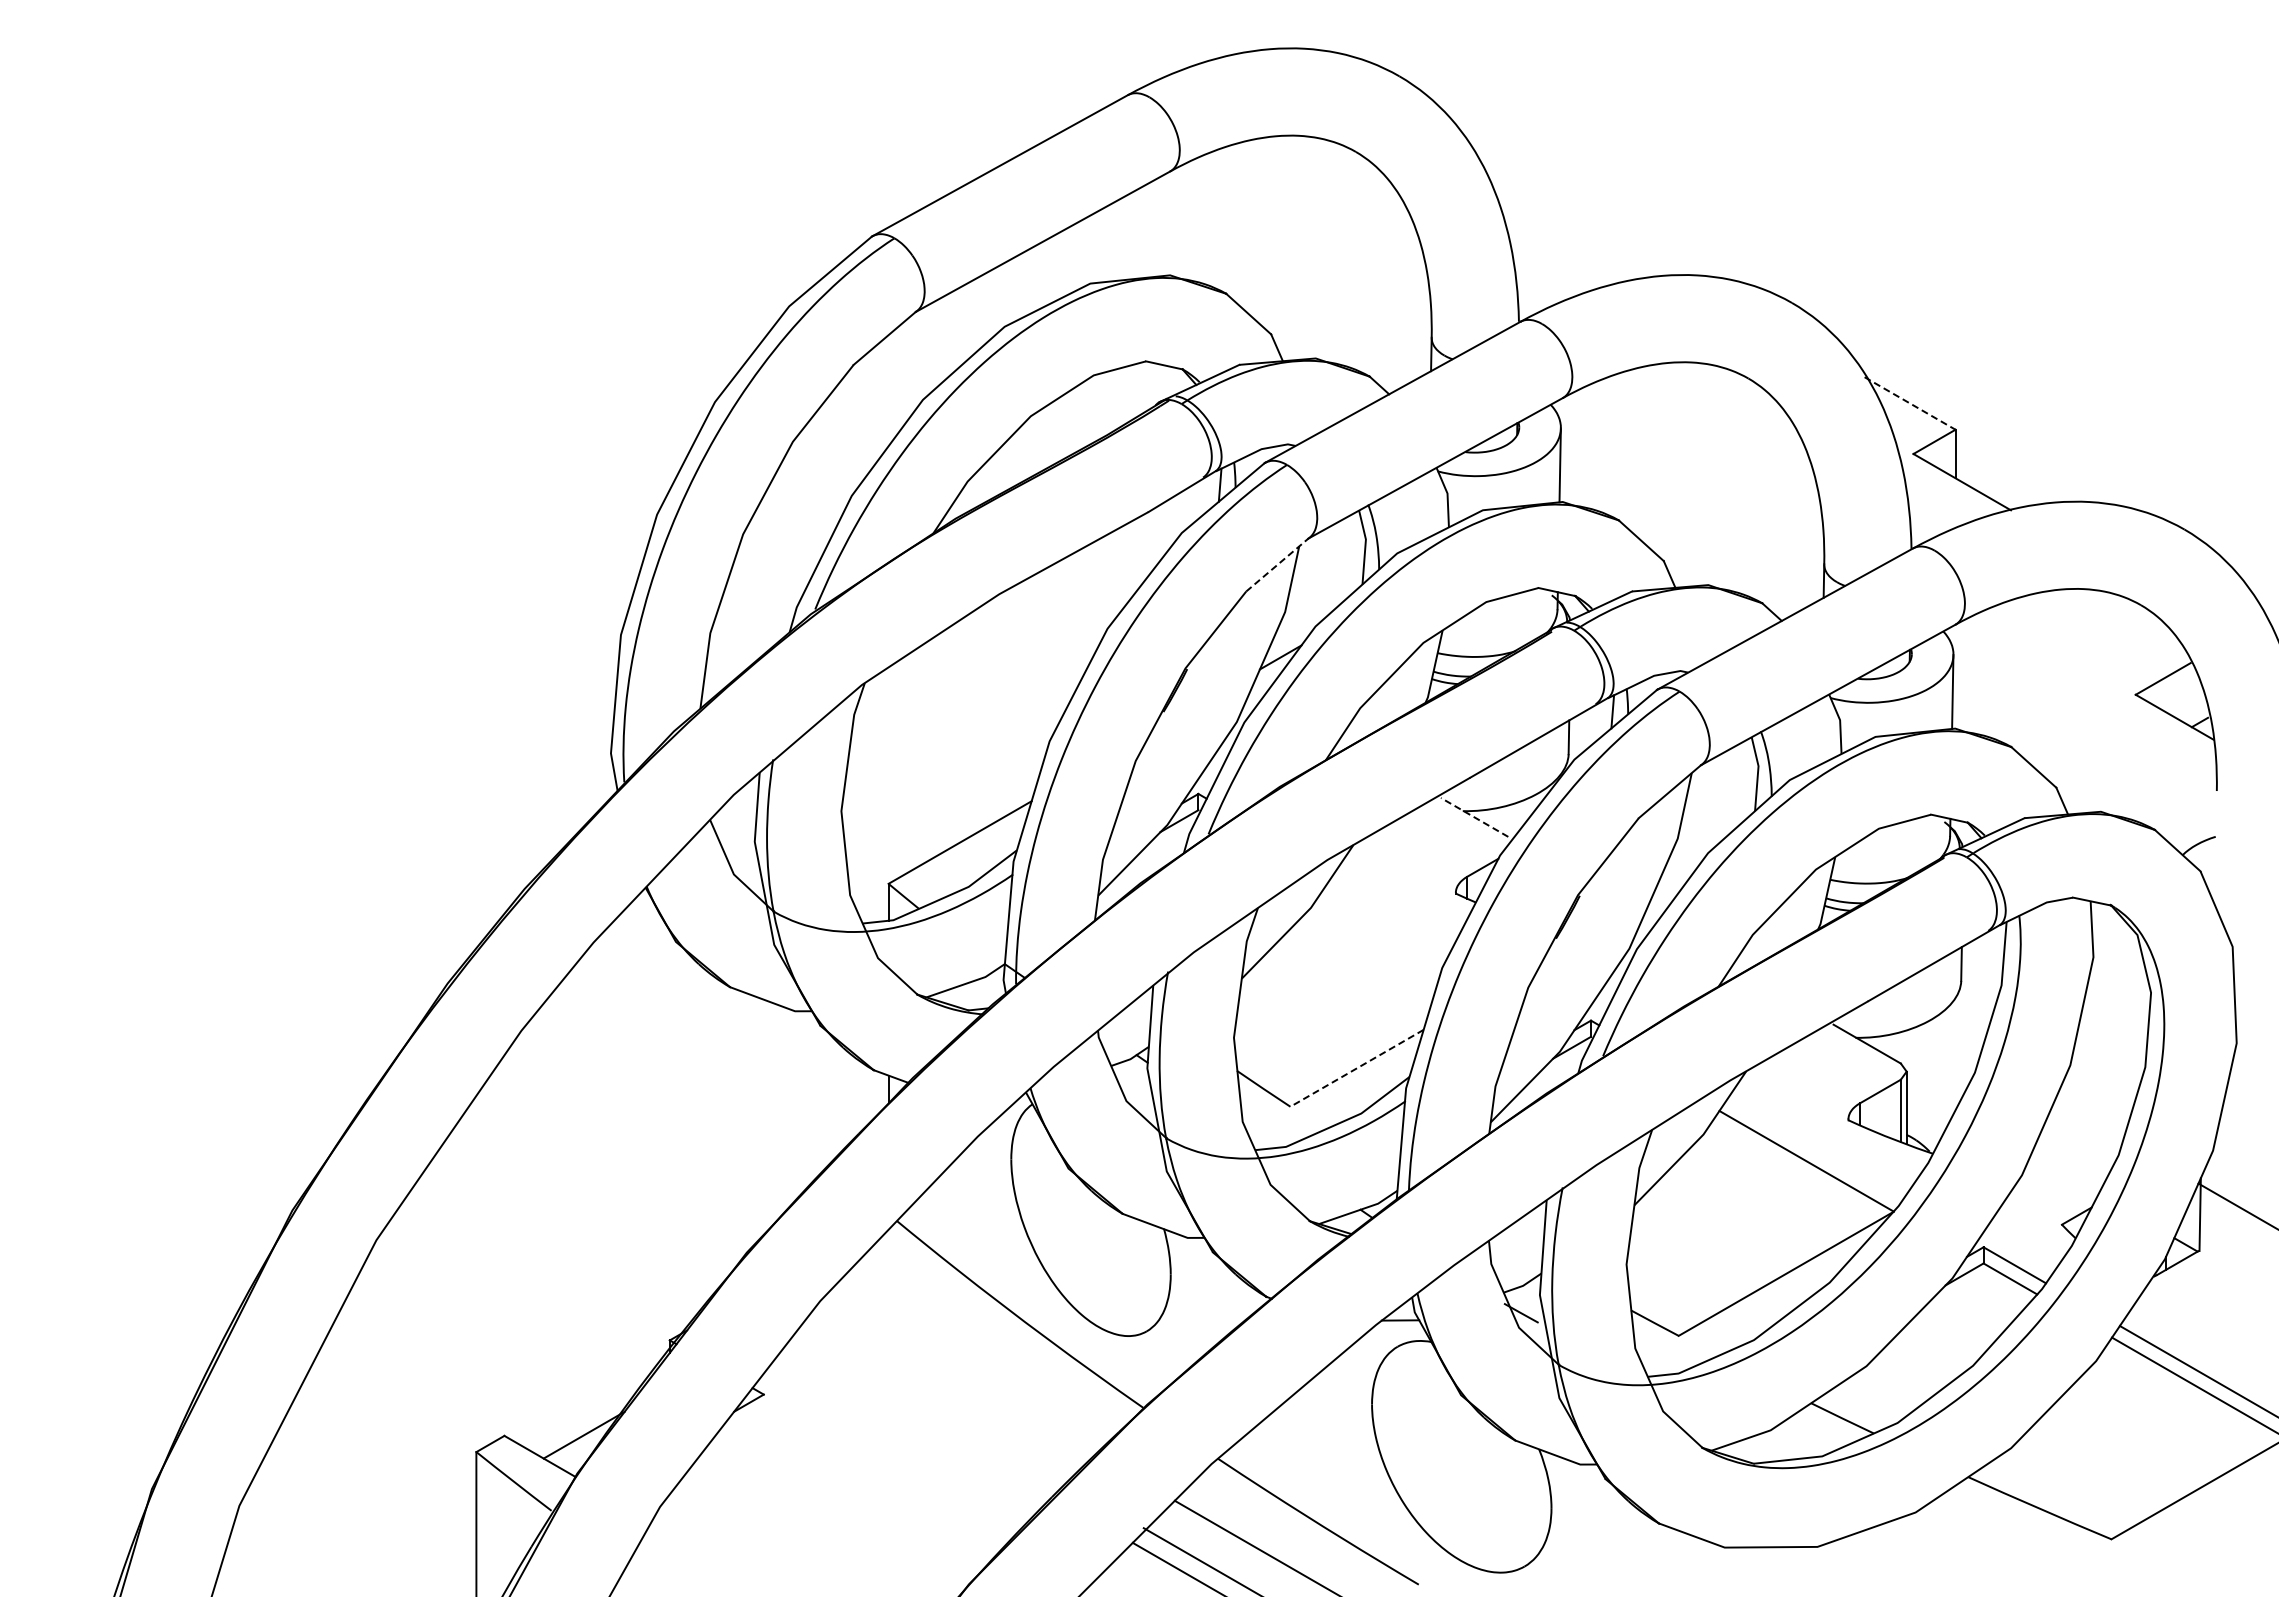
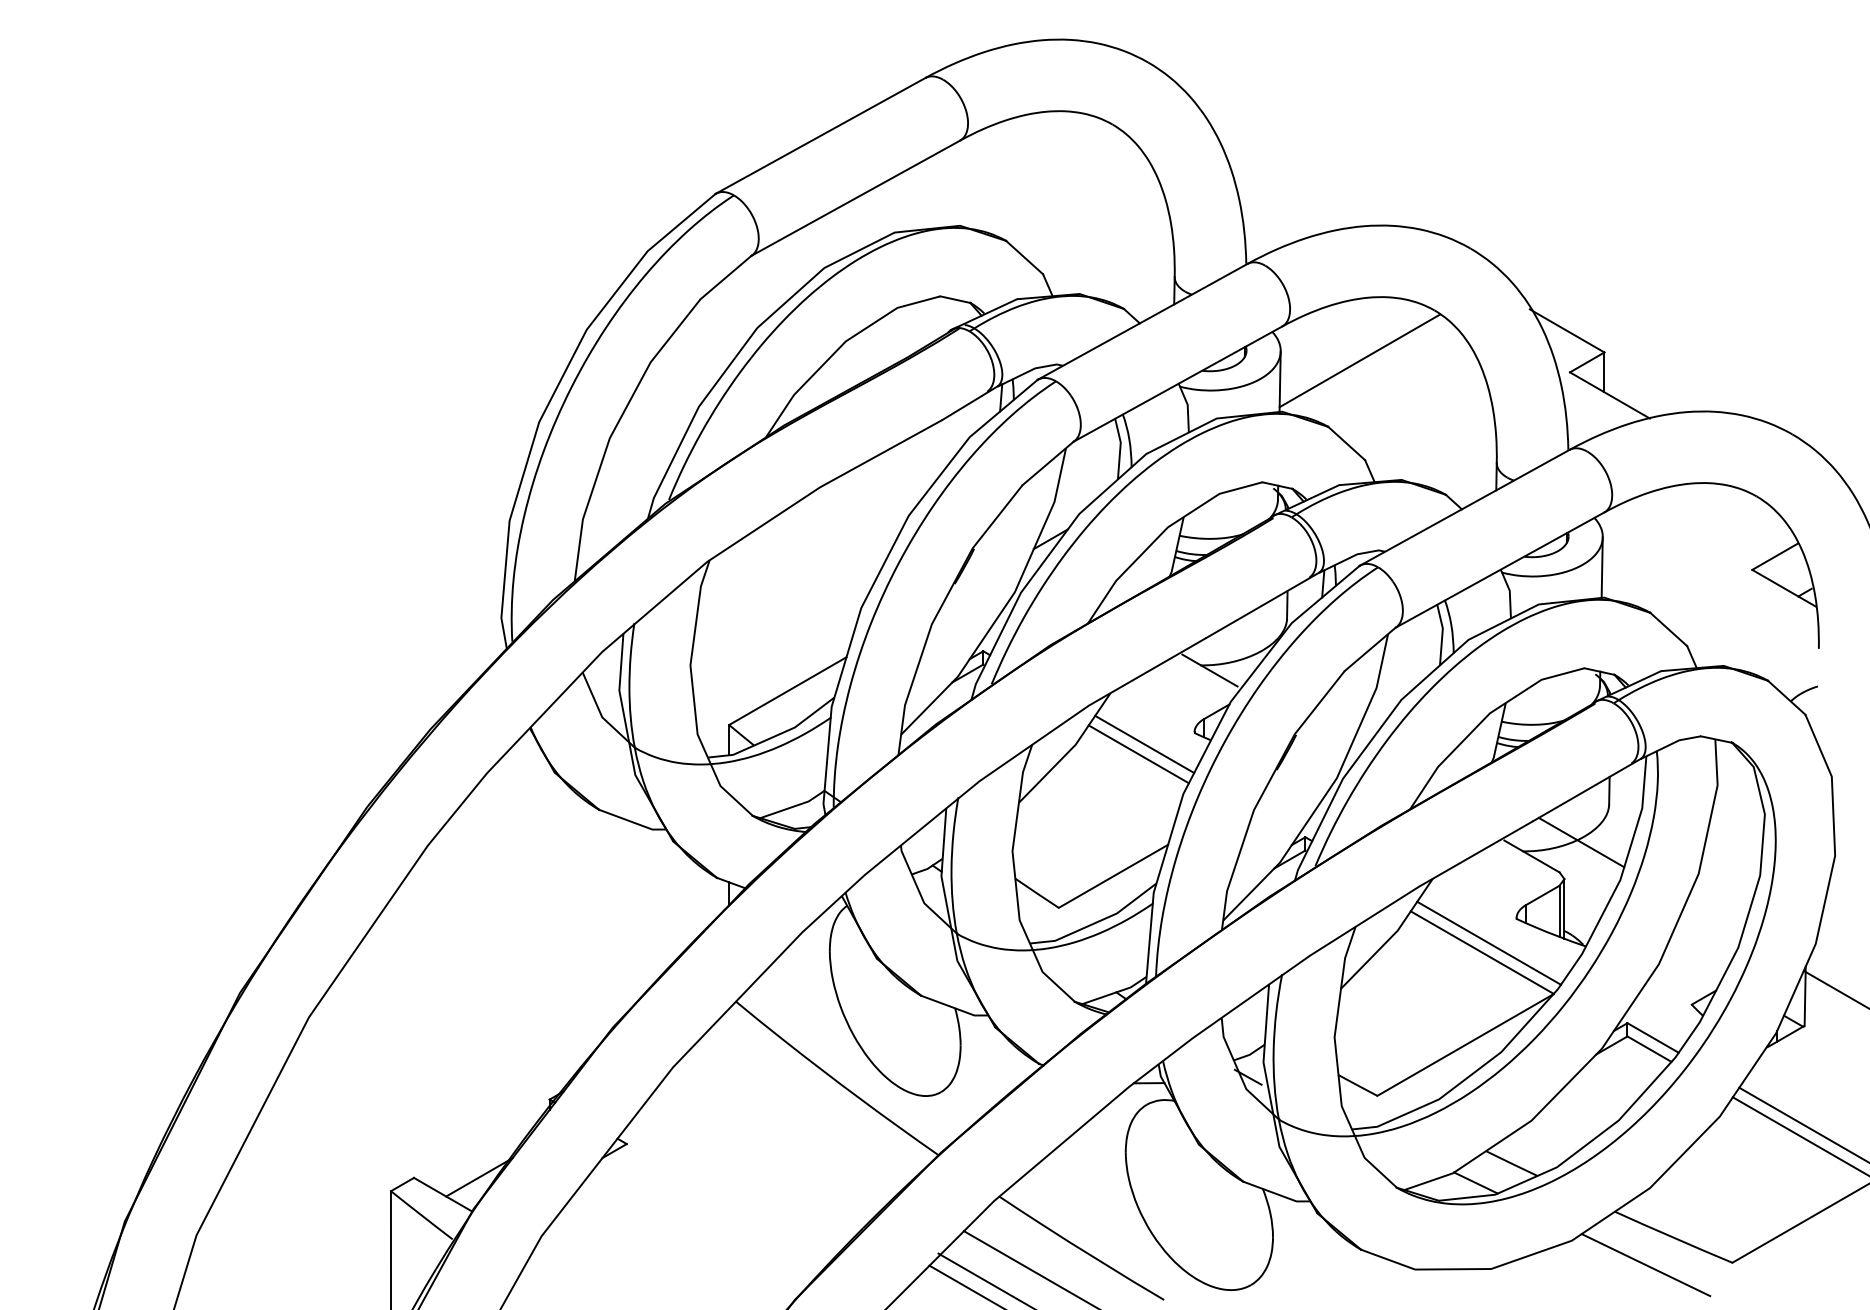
line: (1910, 403) -> (1567, 330), dashed -> solid
line: (1657, 439) -> (1359, 360), added
line: (1277, 565) -> (1048, 463), dashed -> solid
line: (1474, 817) -> (1209, 670), dashed -> solid
line: (1394, 907) -> (1144, 744), added
line: (1387, 919) -> (1138, 754), added
line: (1927, 1027) -> (1581, 842), added
line: (1357, 1068) -> (1113, 876), dashed -> solid
line: (1814, 1149) -> (1488, 942), added
line: (1798, 1441) -> (1475, 1182), added
line: (2005, 1541) -> (1645, 1264), added

